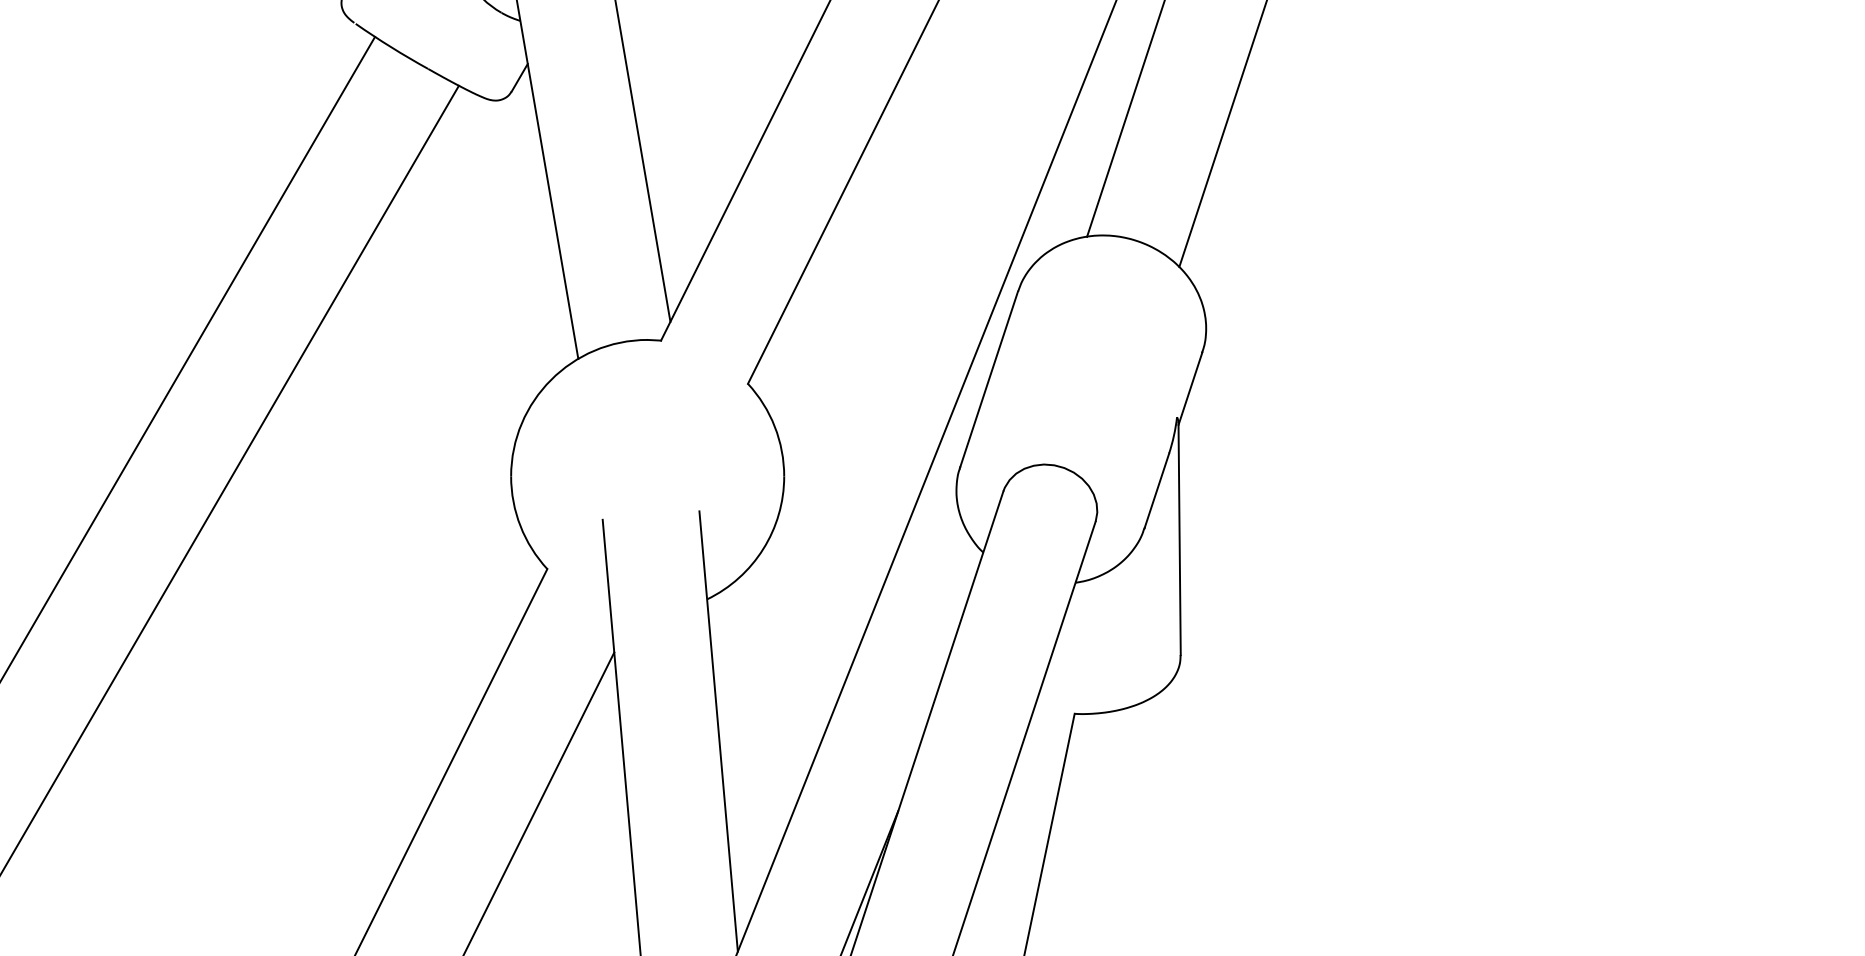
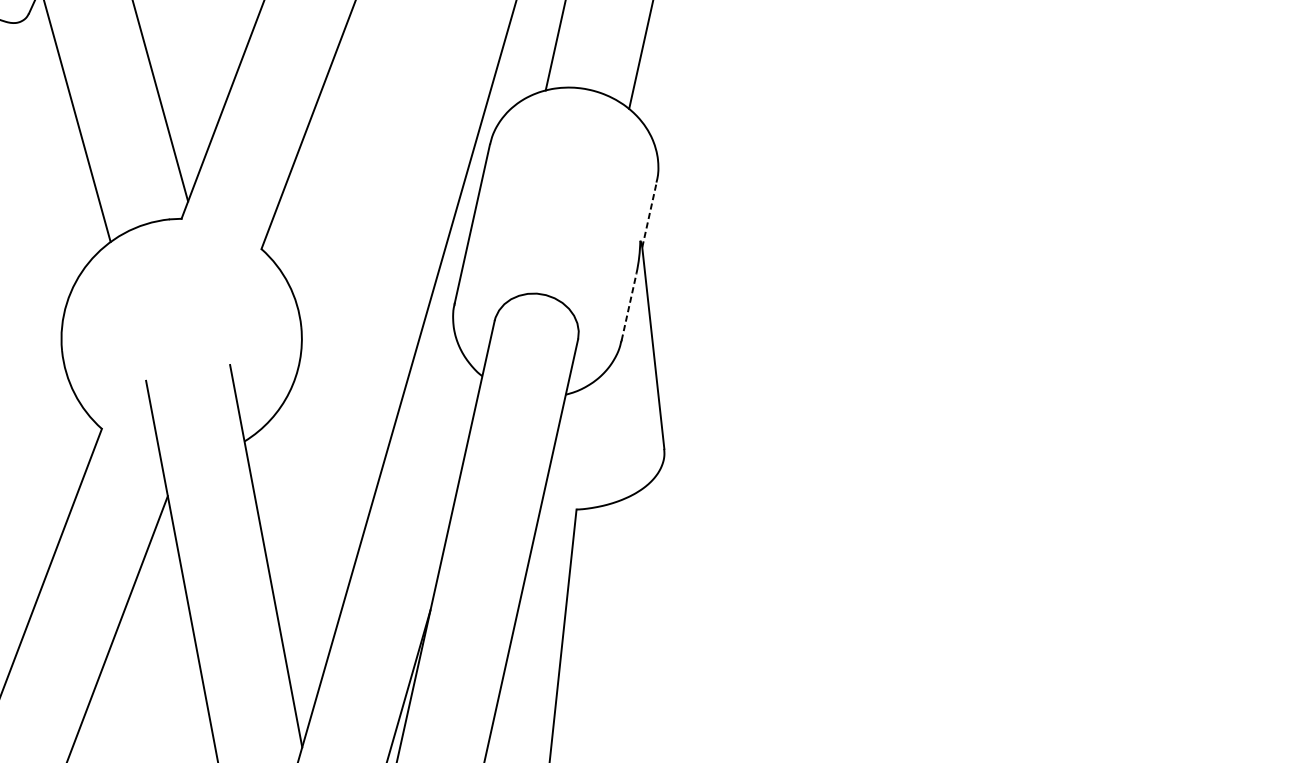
line: (1190, 388) -> (649, 214), solid -> dashed
line: (1157, 490) -> (629, 306), solid -> dashed

